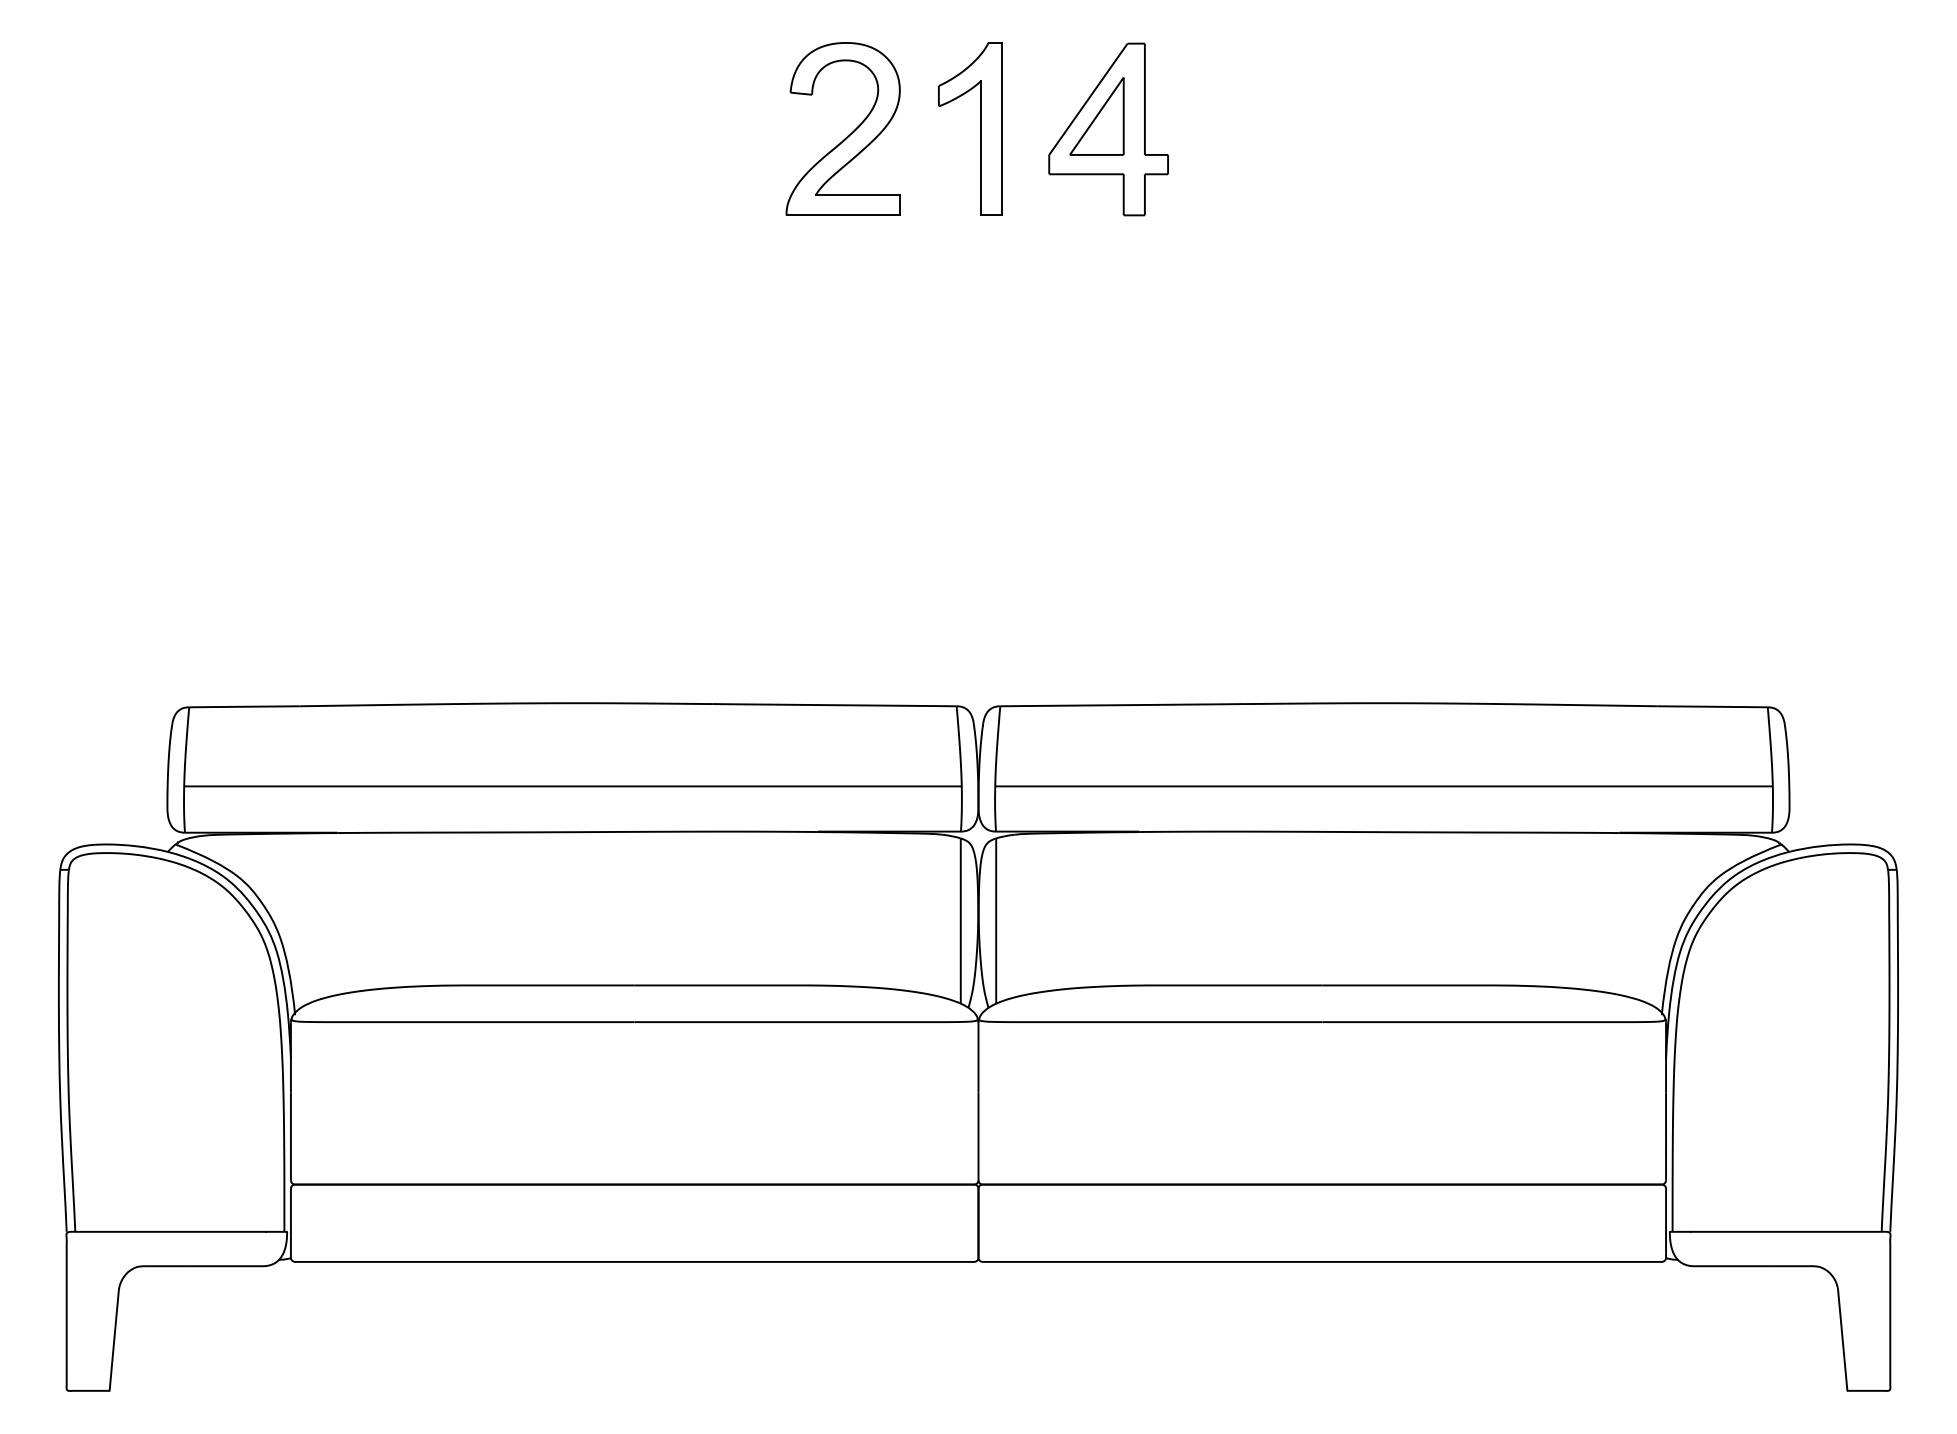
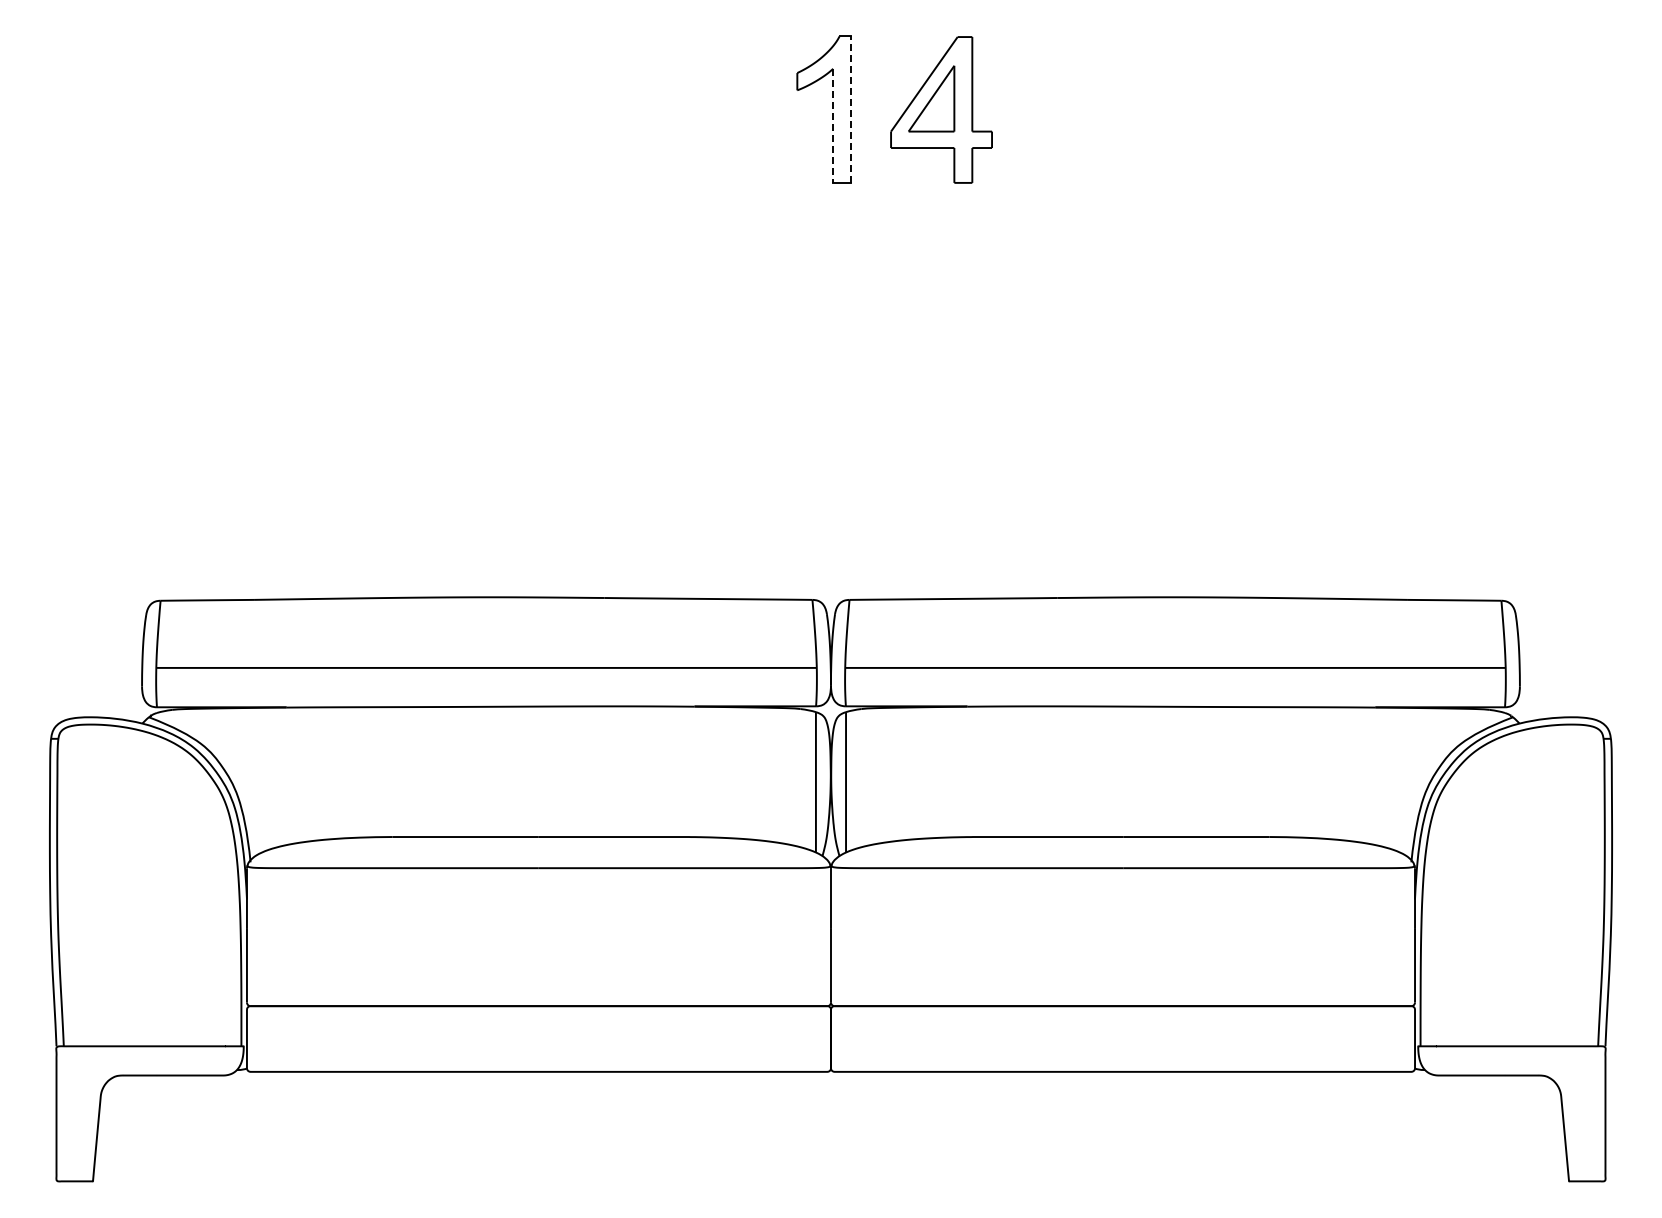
line: (1002, 128) -> (851, 109), solid -> dashed
part: (849, 133) -> (721, 113), removed
line: (981, 148) -> (833, 126), solid -> dashed

